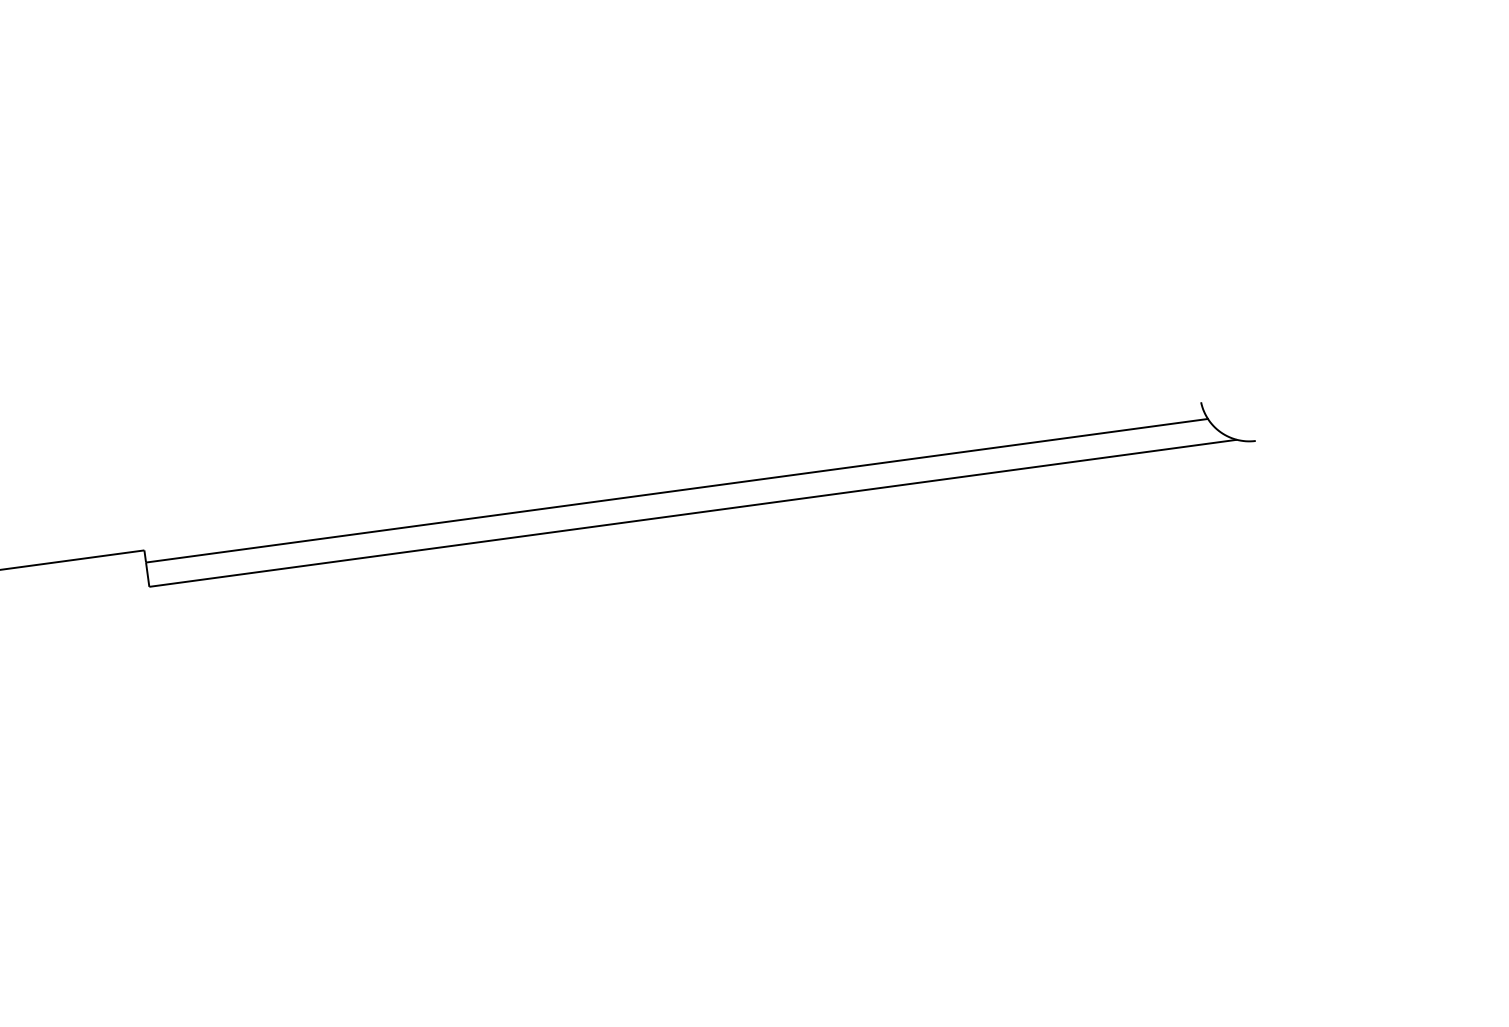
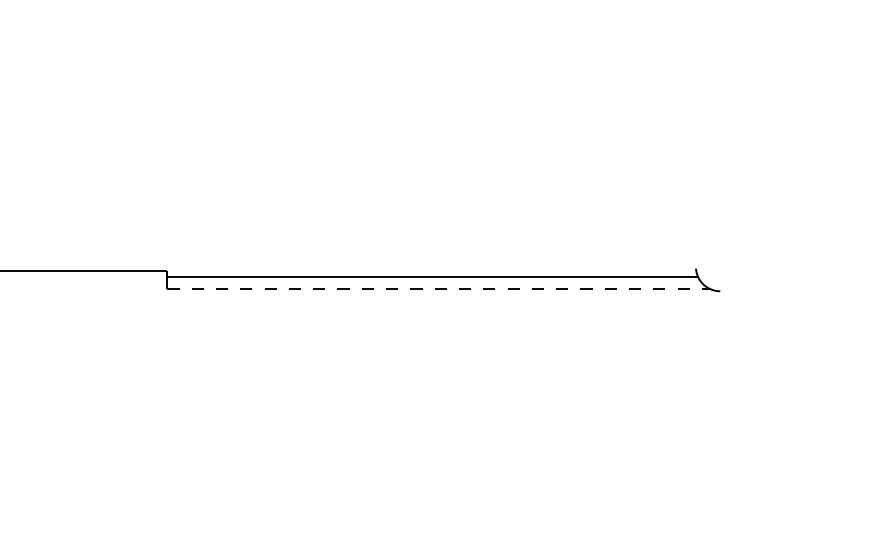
line: (693, 513) -> (439, 289), solid -> dashed

